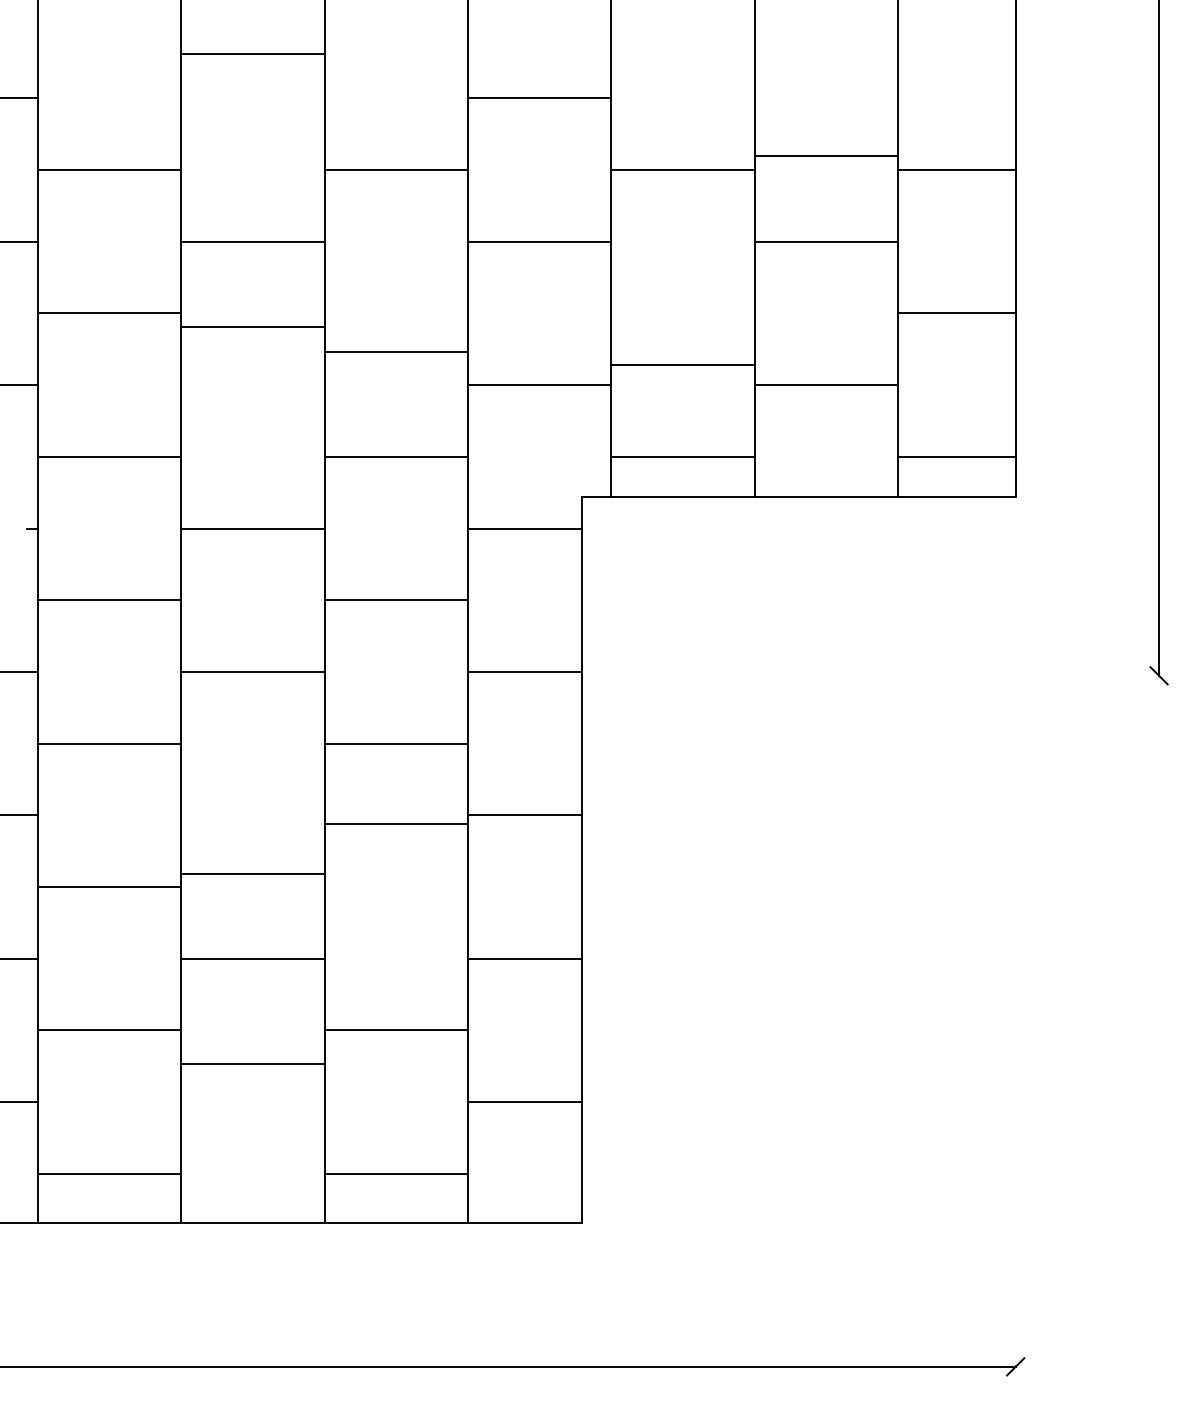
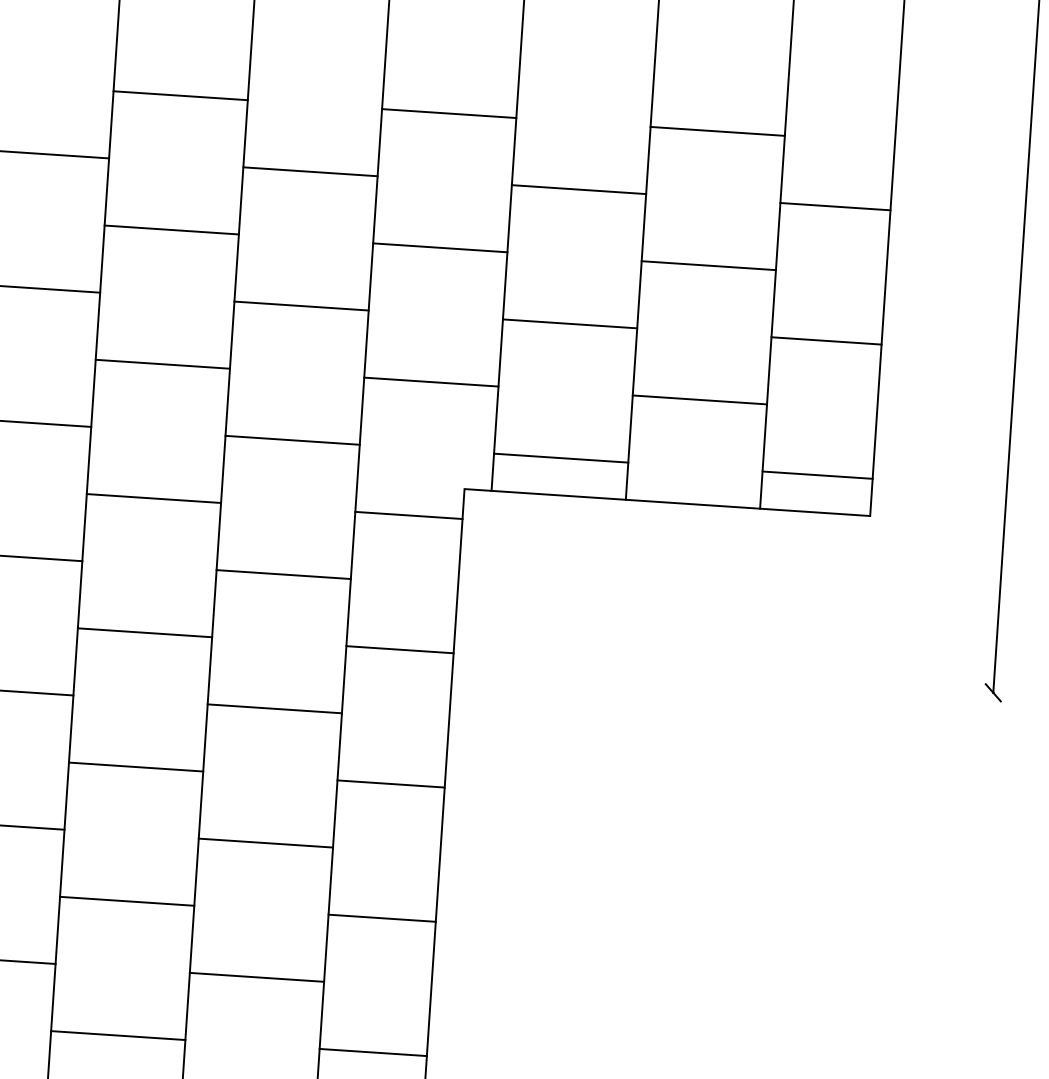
line: (252, 54) -> (180, 95), moved
line: (826, 156) -> (717, 131), moved
line: (252, 327) -> (162, 364), moved
line: (395, 352) -> (300, 306), moved
line: (682, 365) -> (569, 323), moved
line: (395, 823) -> (265, 842), moved
line: (252, 874) -> (135, 767), moved
line: (252, 1064) -> (117, 1036), moved

